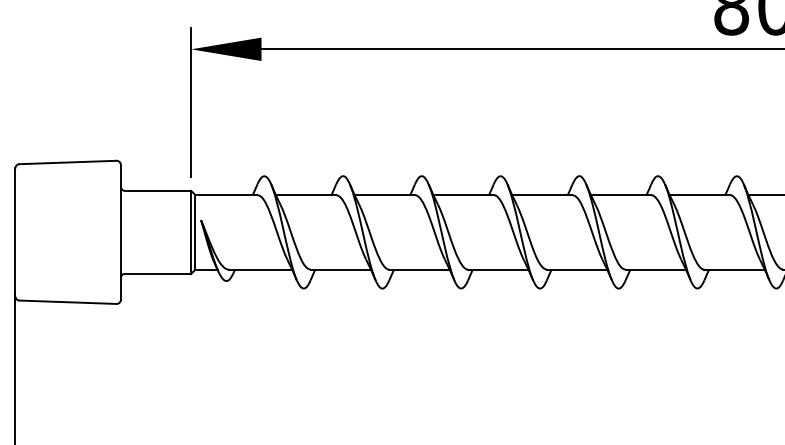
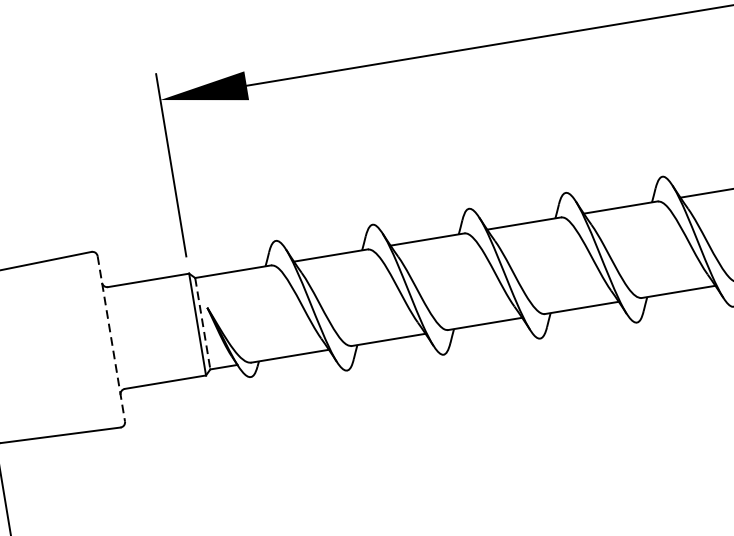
line: (120, 232) -> (110, 339), solid -> dashed
line: (195, 232) -> (202, 323), solid -> dashed

